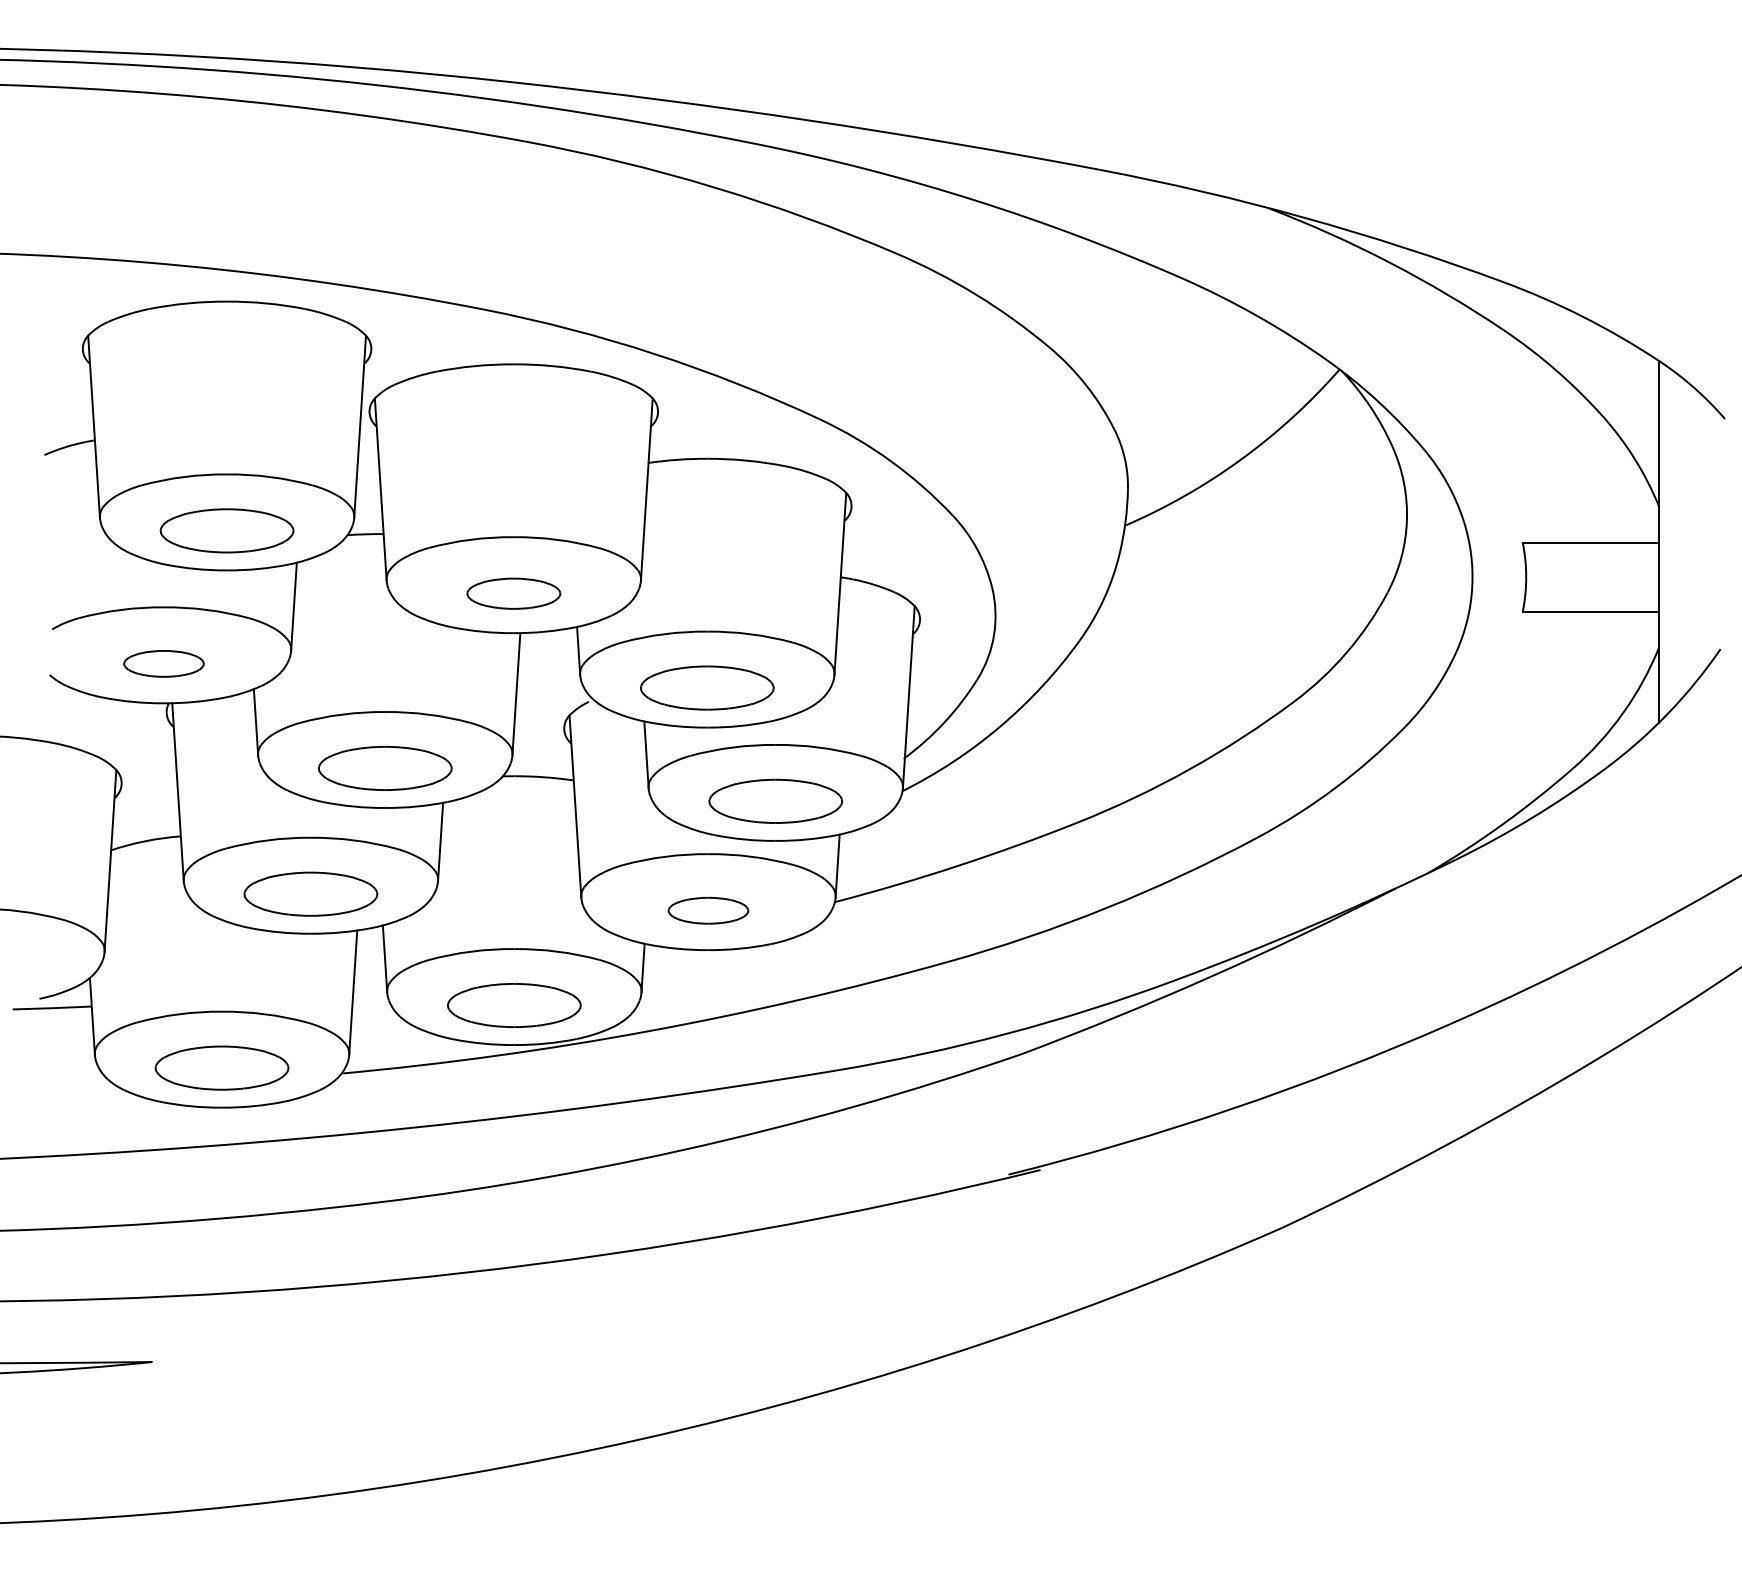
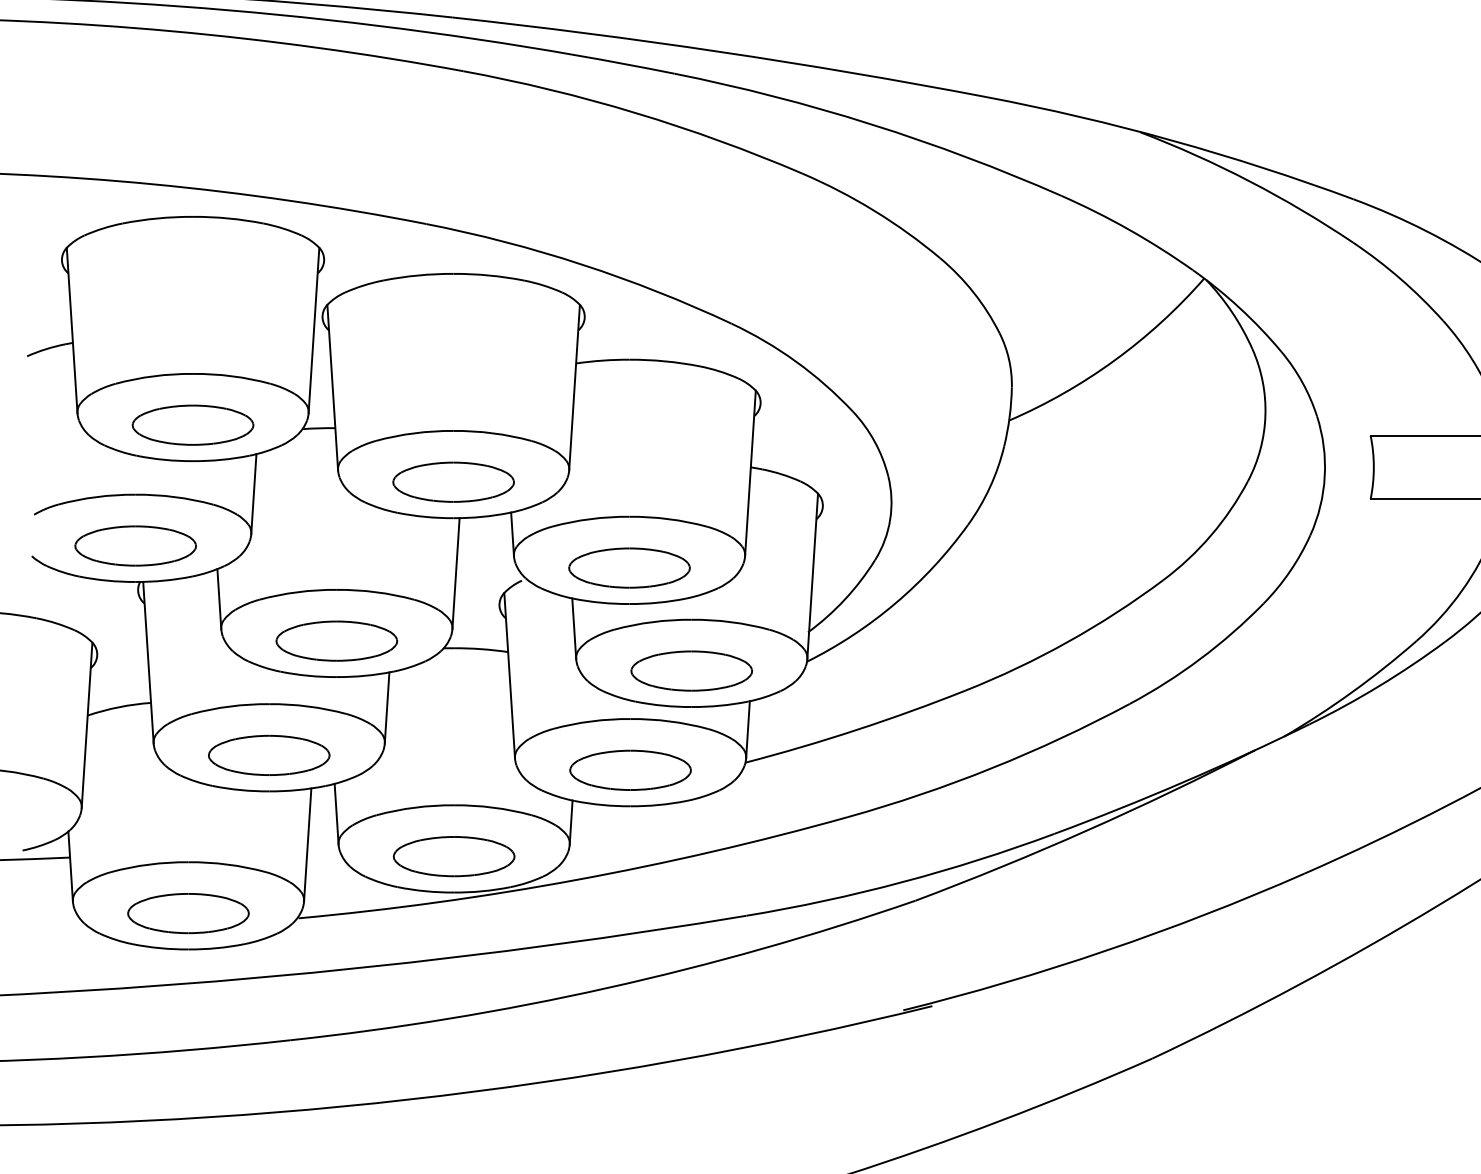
part: (513, 593) -> (453, 482), size x1.43
part: (163, 663) -> (135, 545), size x1.67
part: (708, 910) -> (630, 770), size x1.67

